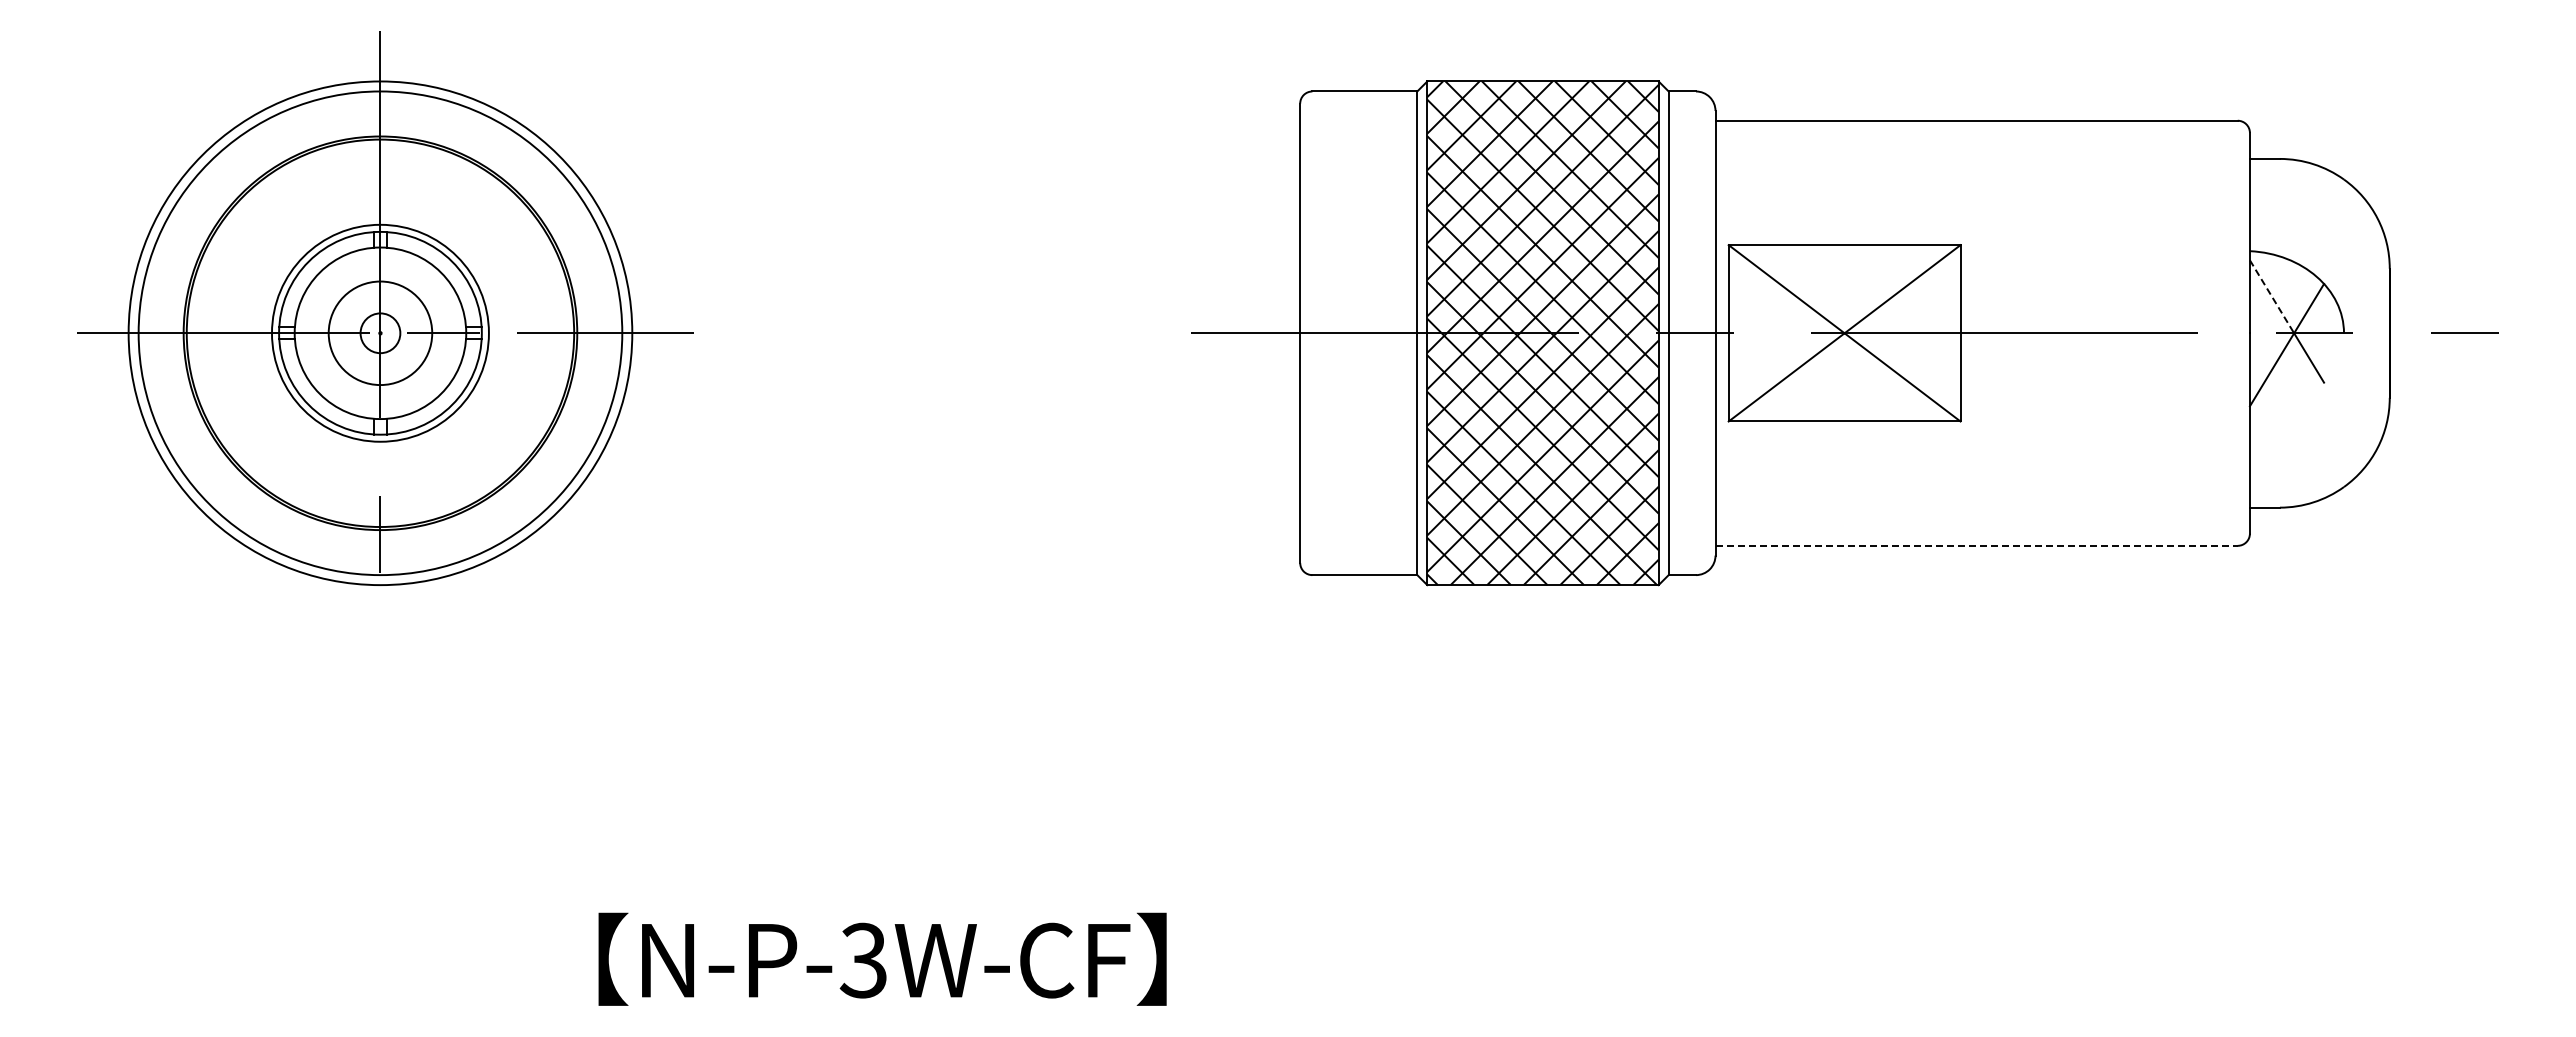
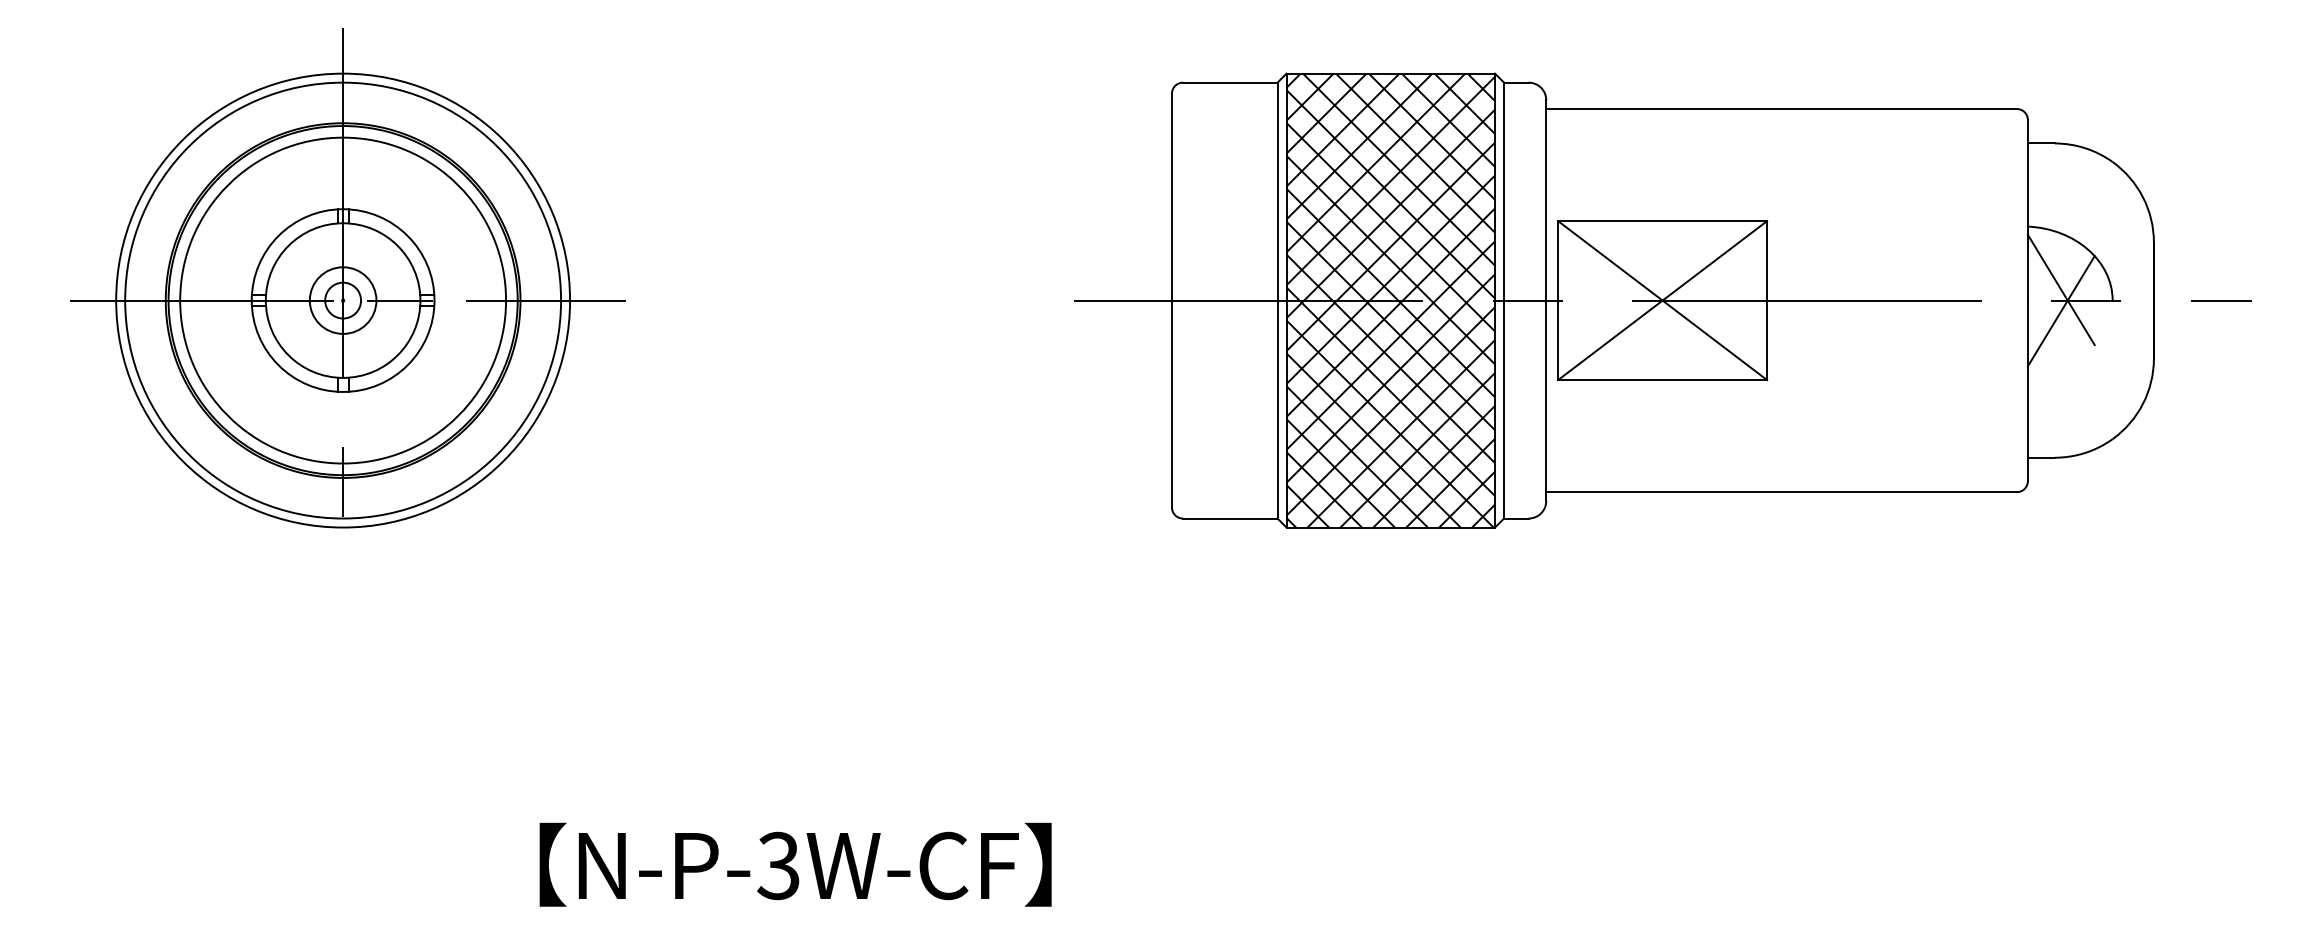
line: (2272, 296) -> (2048, 267), dashed -> solid
circle: (380, 333) -> (343, 300), size x0.71
circle: (380, 333) -> (343, 300), size x1.67
line: (1977, 545) -> (1782, 491), dashed -> solid

